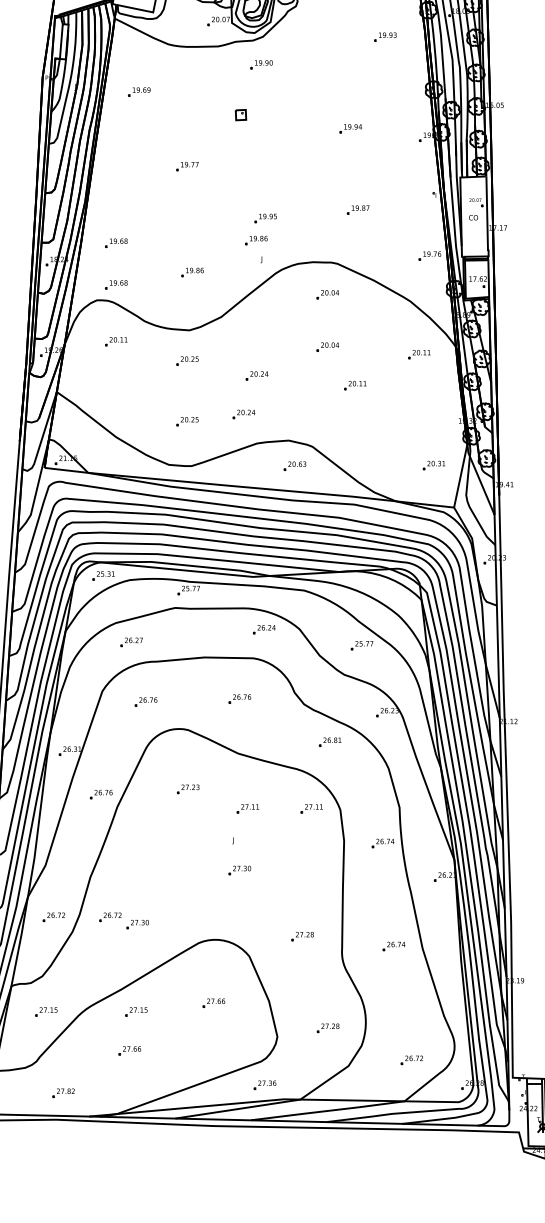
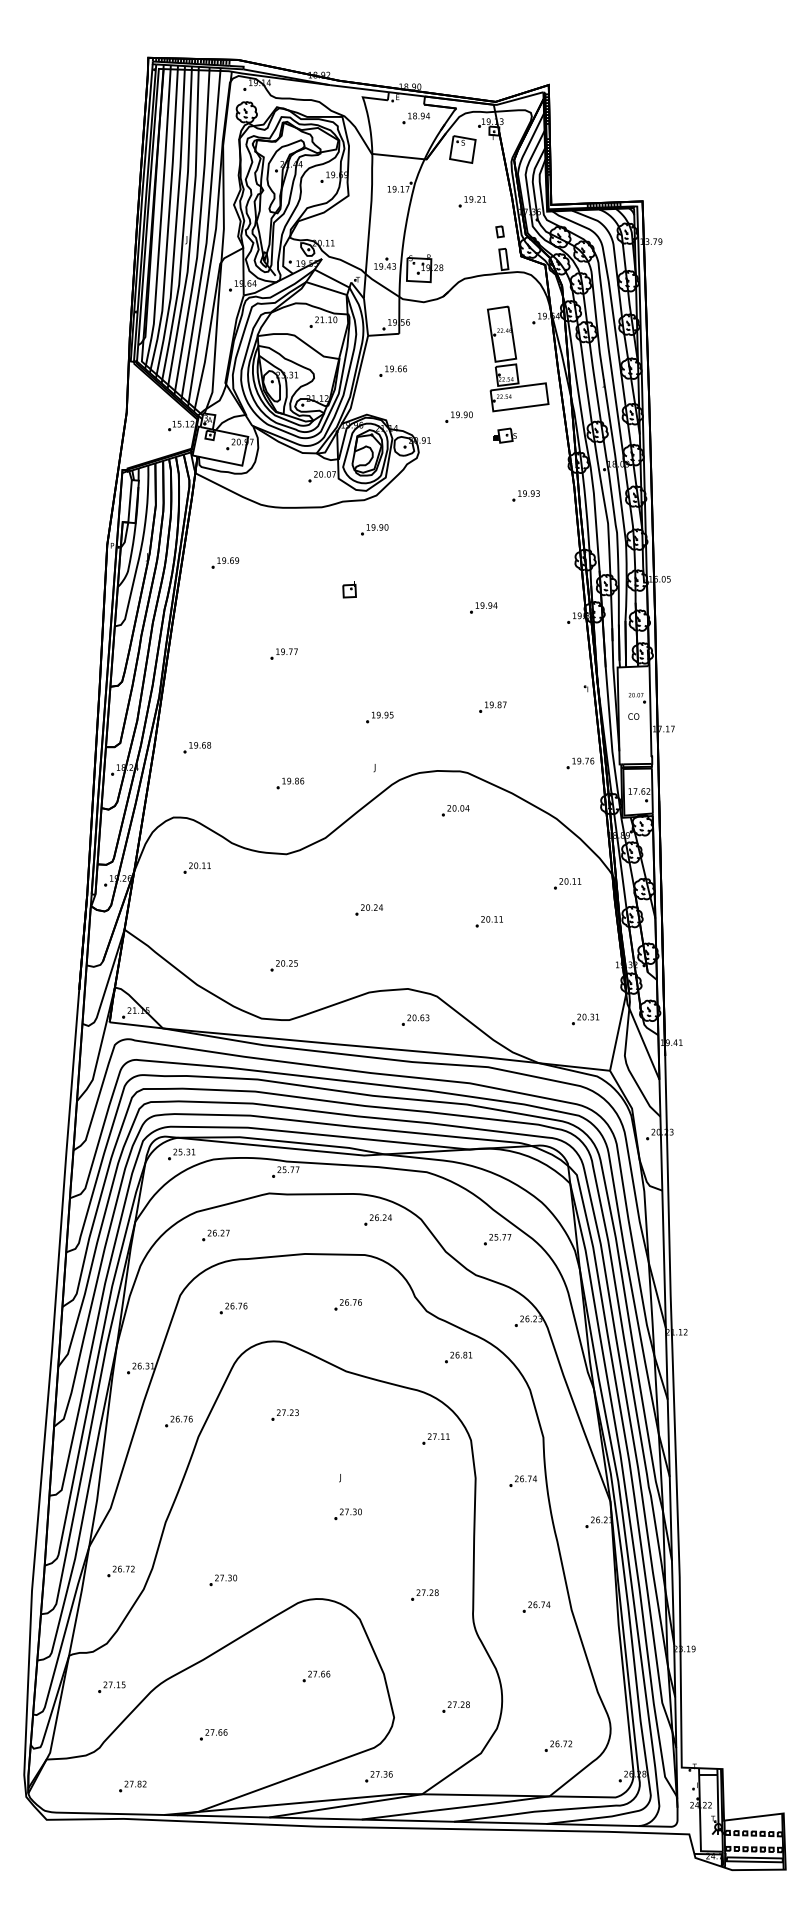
part: (256, 240) -> (368, 744), removed
part: (116, 284) -> (197, 798), removed
part: (327, 346) -> (455, 874), removed
part: (186, 360) -> (283, 891), removed
part: (243, 414) -> (352, 956), removed
part: (247, 808) -> (357, 1438), removed
part: (109, 917) -> (189, 1571), removed
part: (136, 1012) -> (221, 1687), removed

